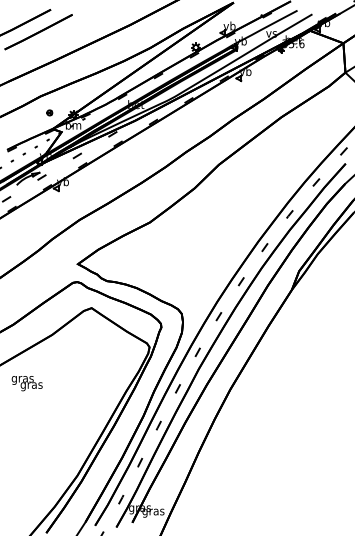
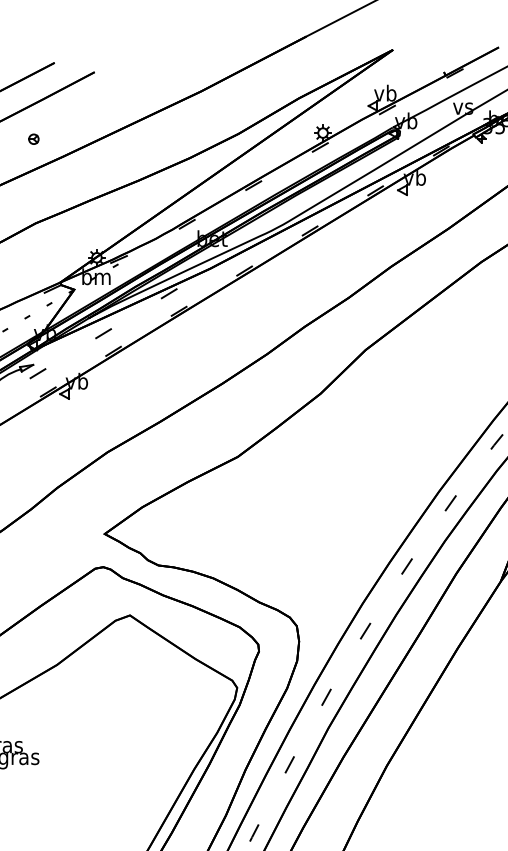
part: (49, 112) -> (33, 138), moved

